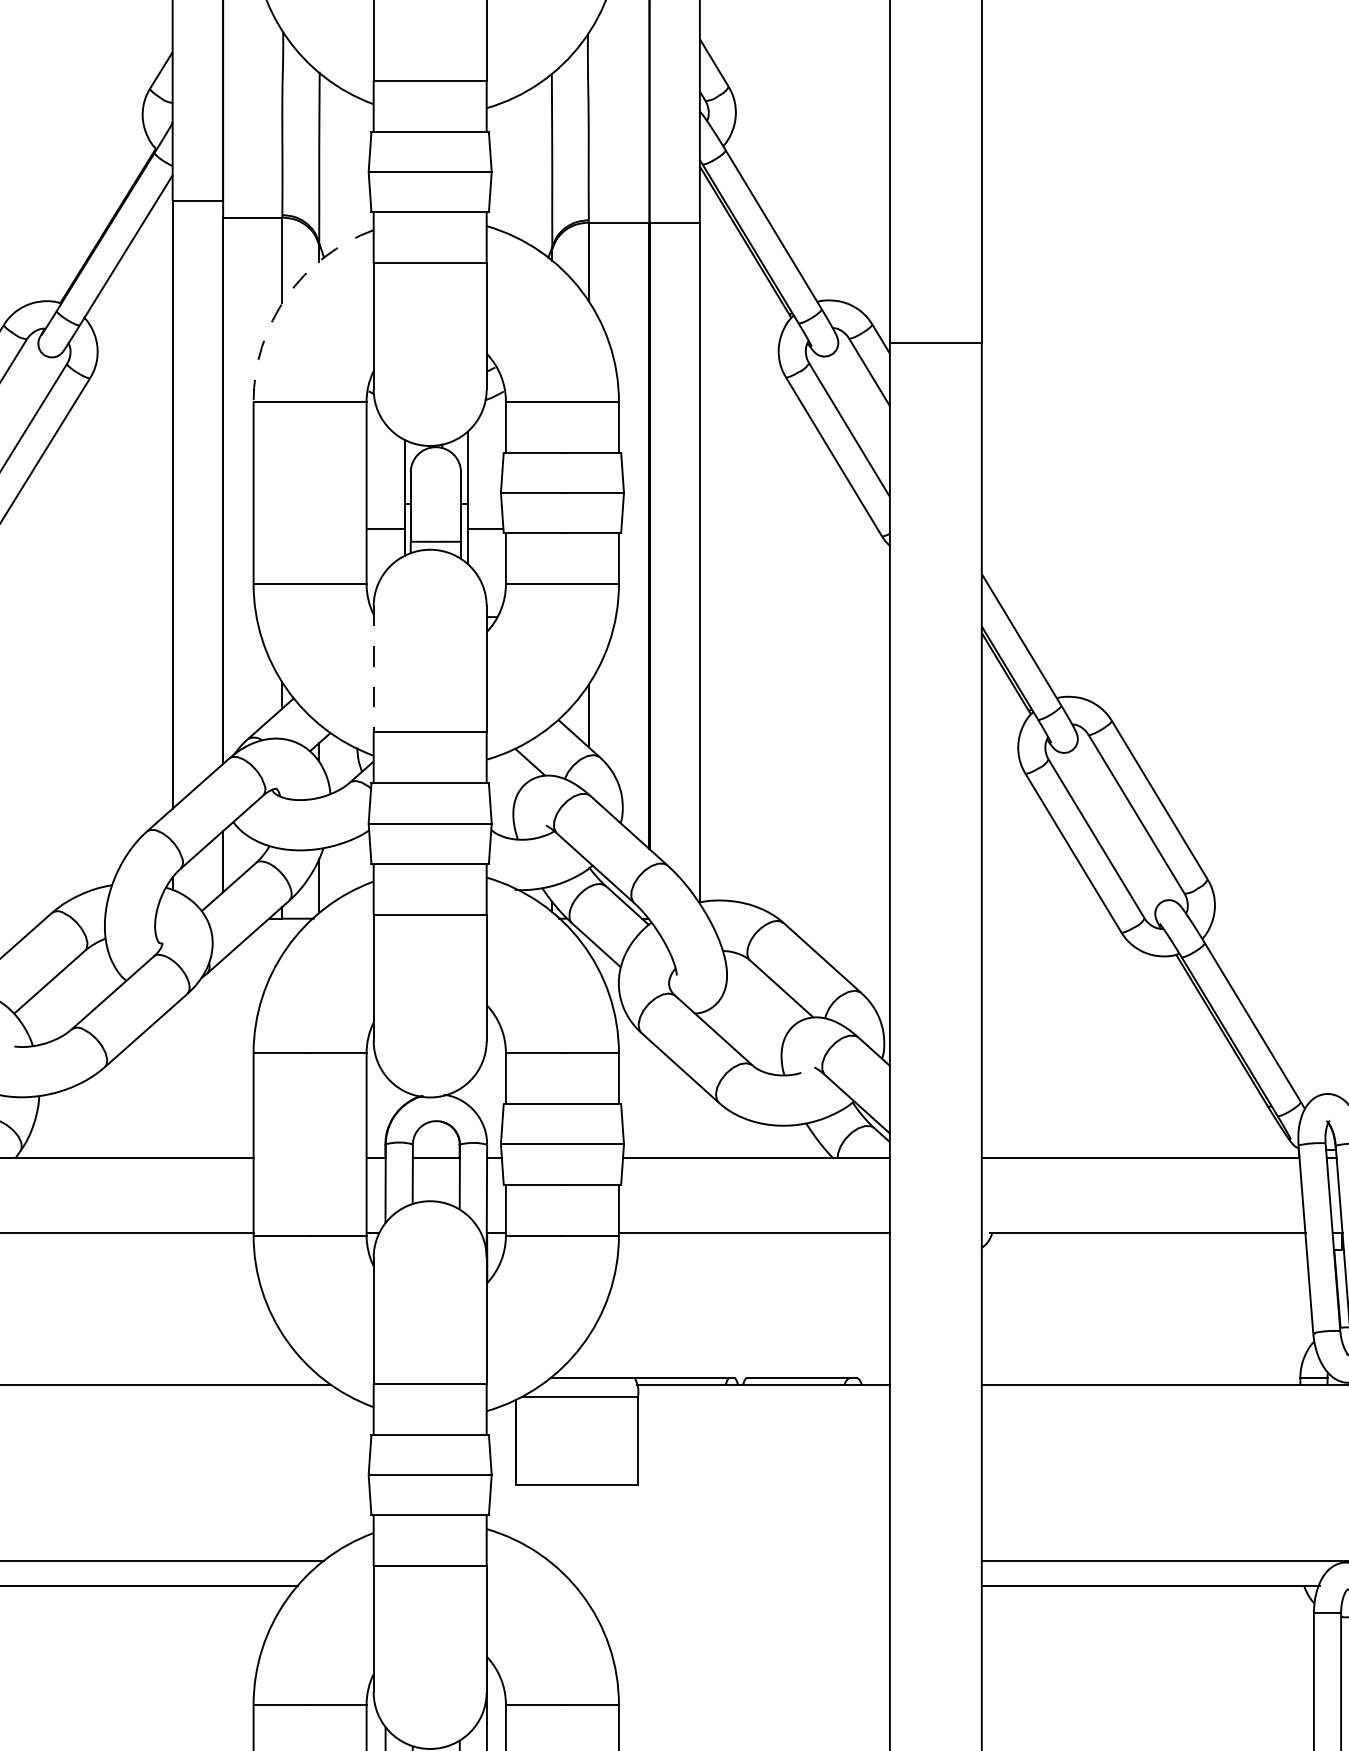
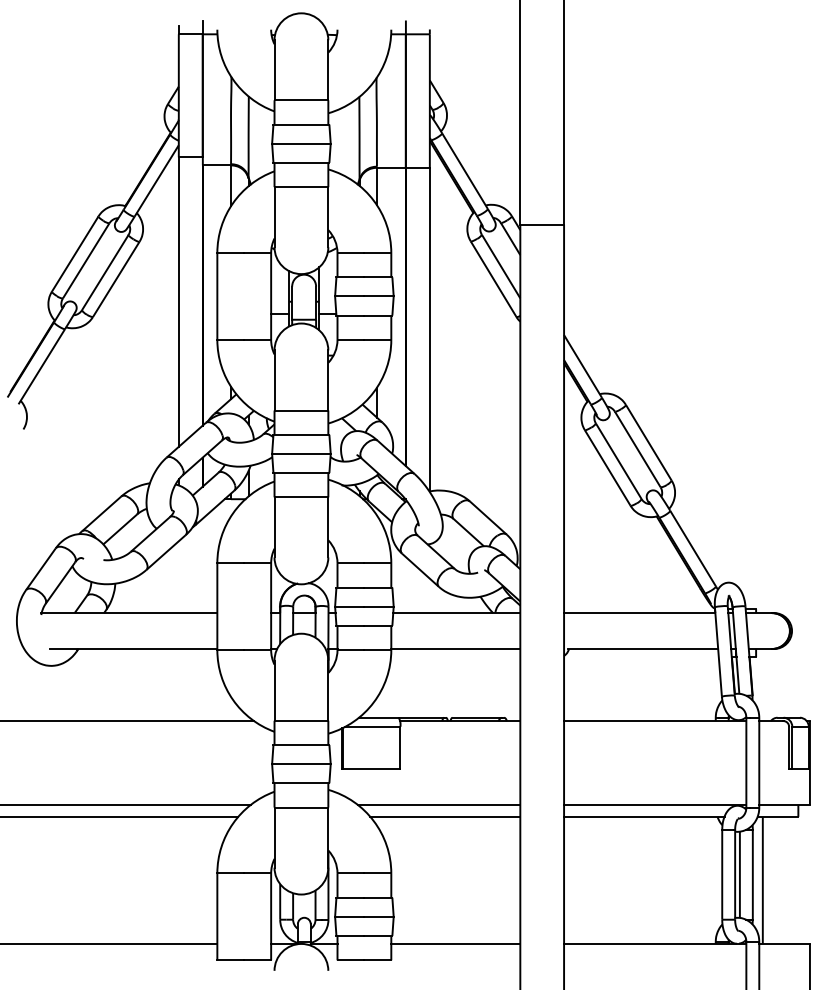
arc: (287, 297) -> (233, 203), dashed -> solid
line: (373, 669) -> (274, 380), dashed -> solid
line: (718, 1559) -> (438, 804), added
line: (732, 1585) -> (445, 816), added

